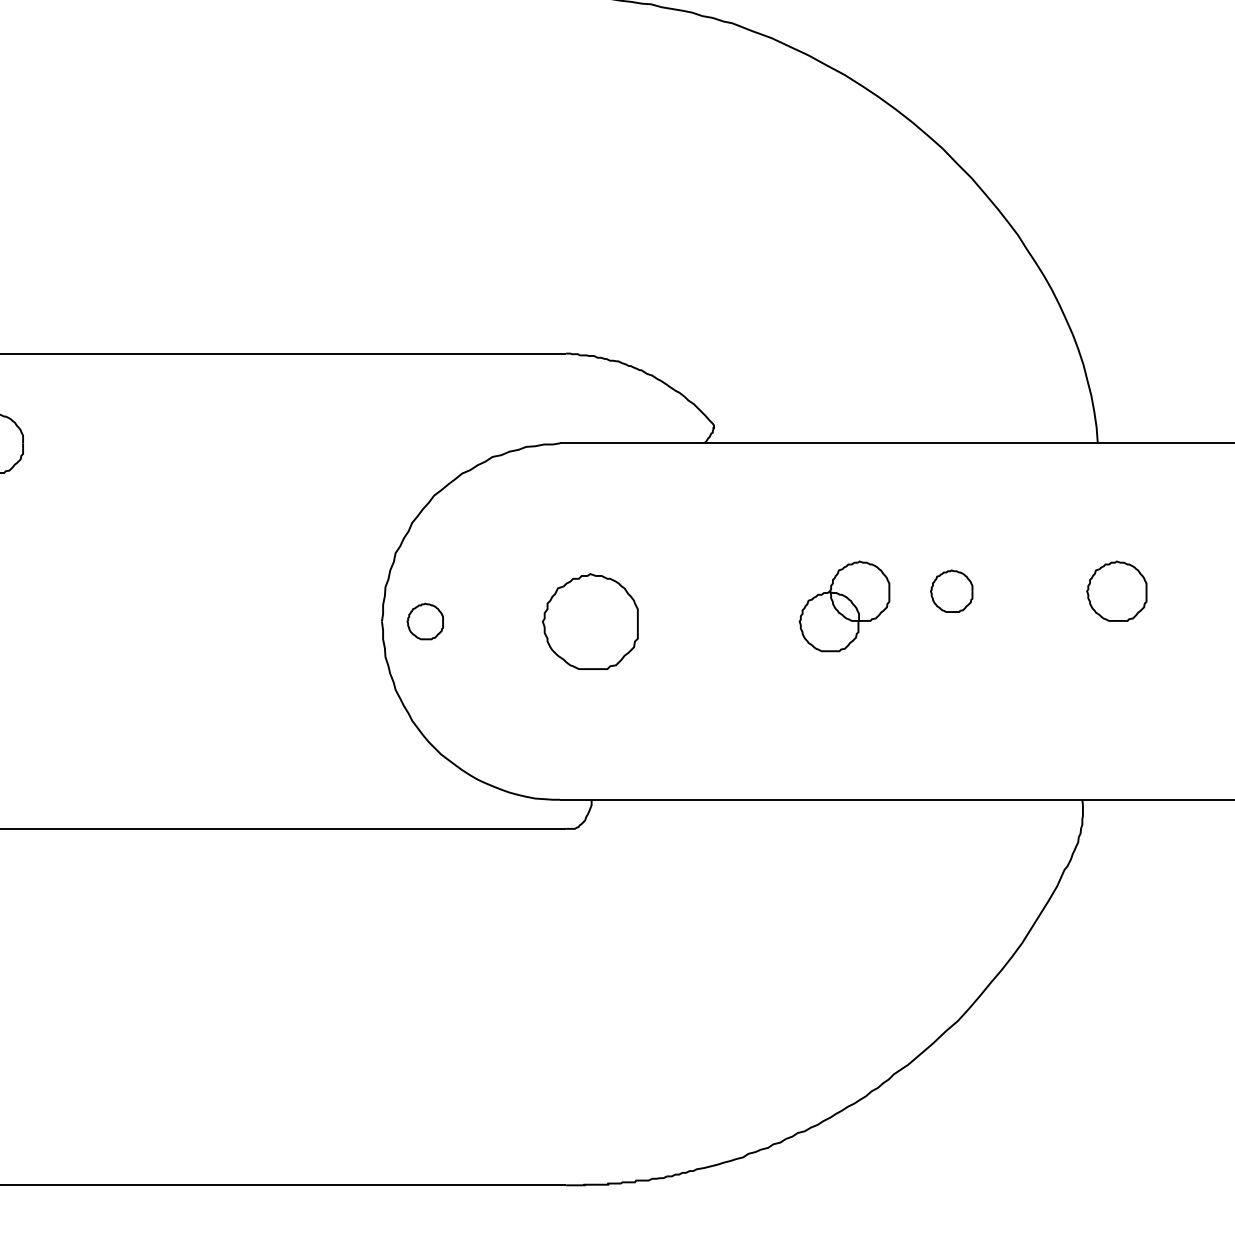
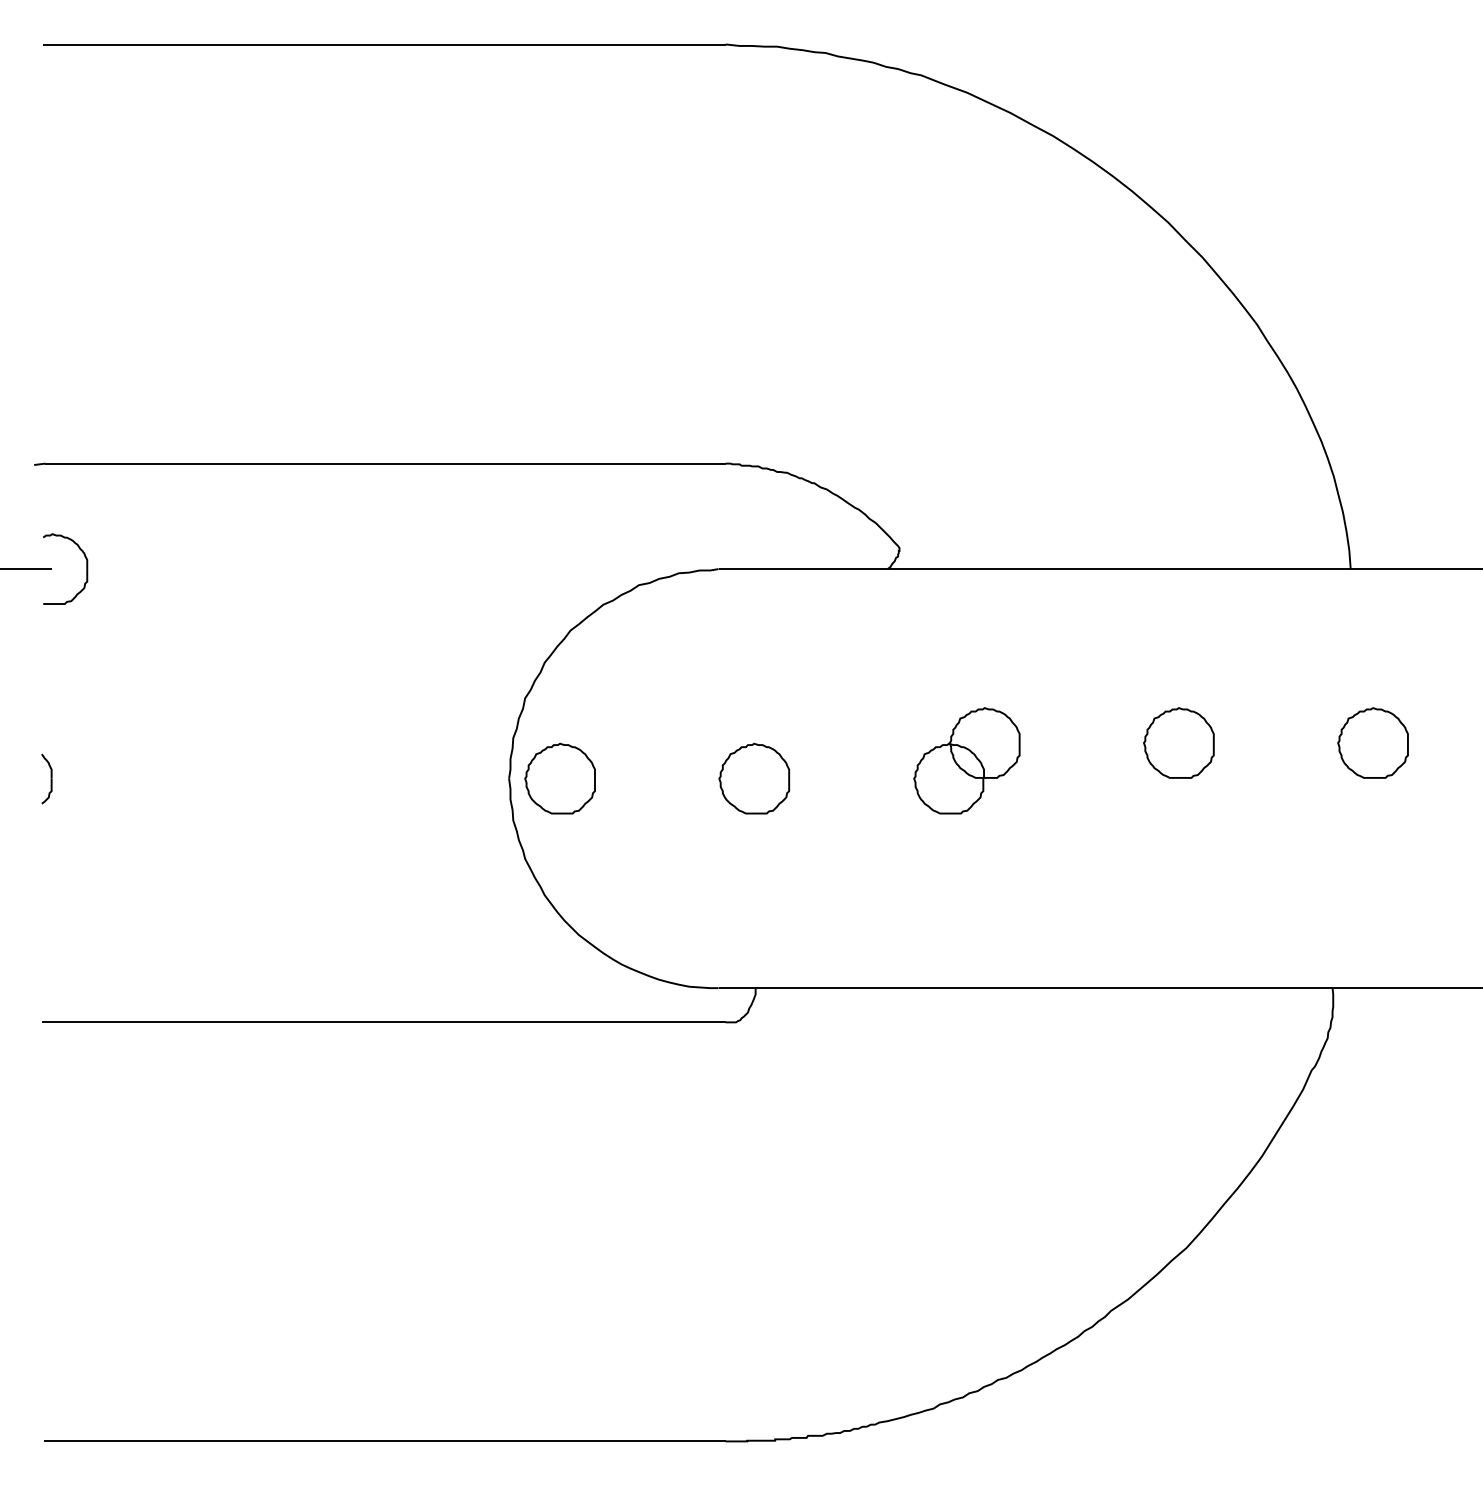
part: (951, 590) -> (1178, 742), size x1.43
part: (844, 606) -> (966, 760), moved
part: (424, 621) -> (559, 778), size x1.67
part: (590, 621) -> (754, 778), size x0.62

